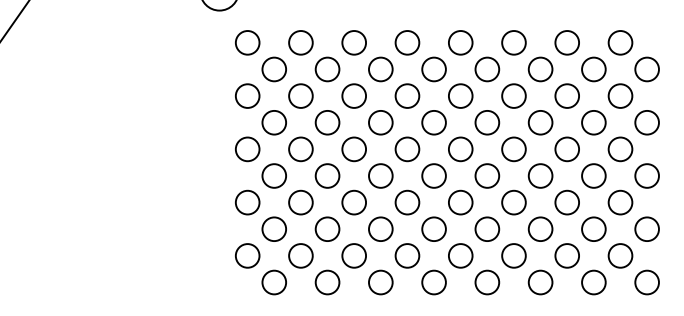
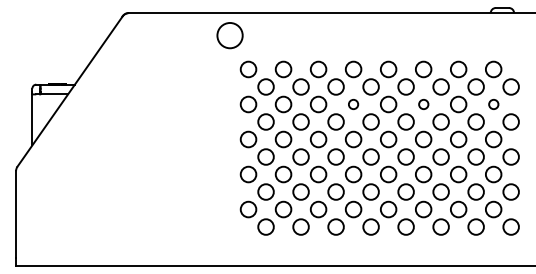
circle: (407, 96) -> (353, 104), size x0.6
circle: (513, 96) -> (423, 104), size x0.6
circle: (620, 96) -> (493, 104), size x0.6

